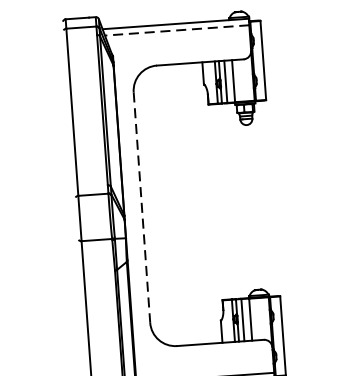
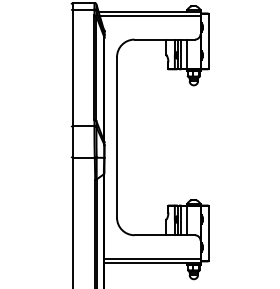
line: (176, 30) -> (149, 16), dashed -> solid
line: (142, 207) -> (117, 137), dashed -> solid

